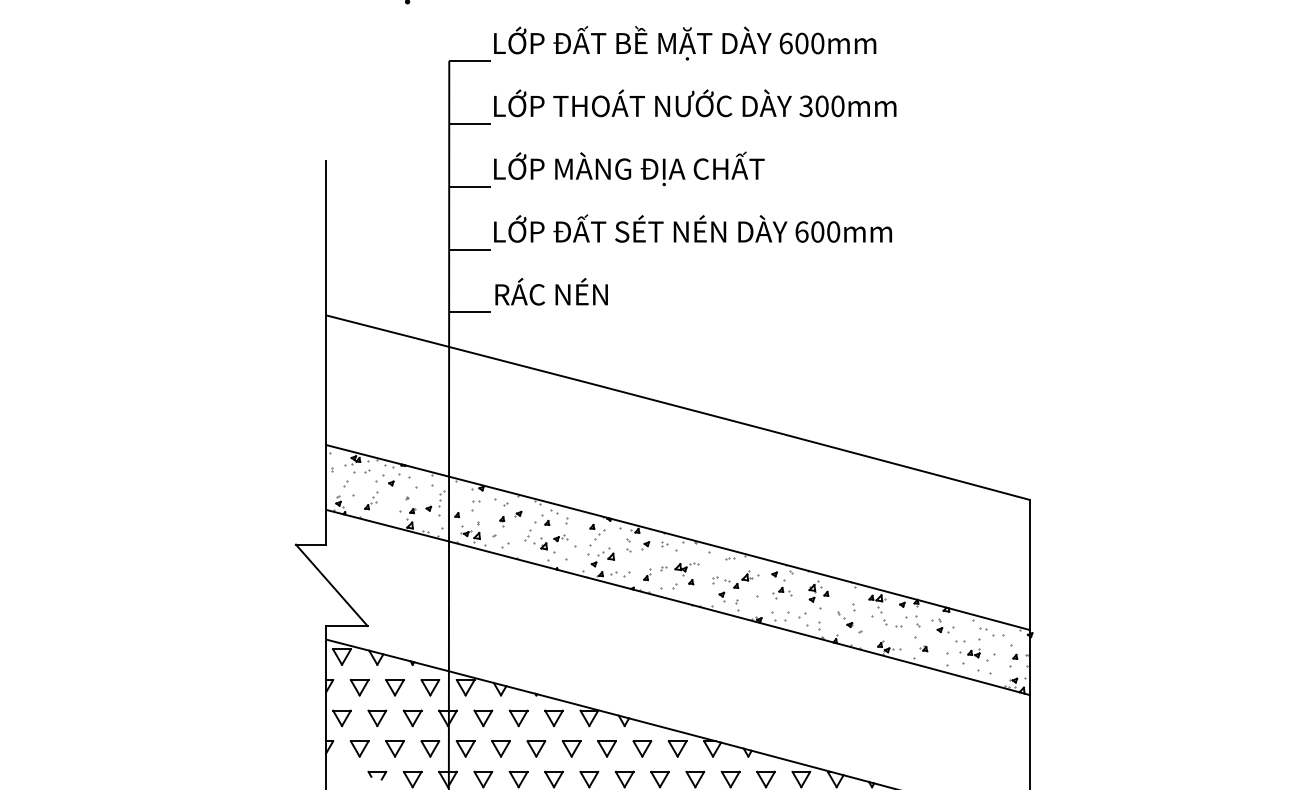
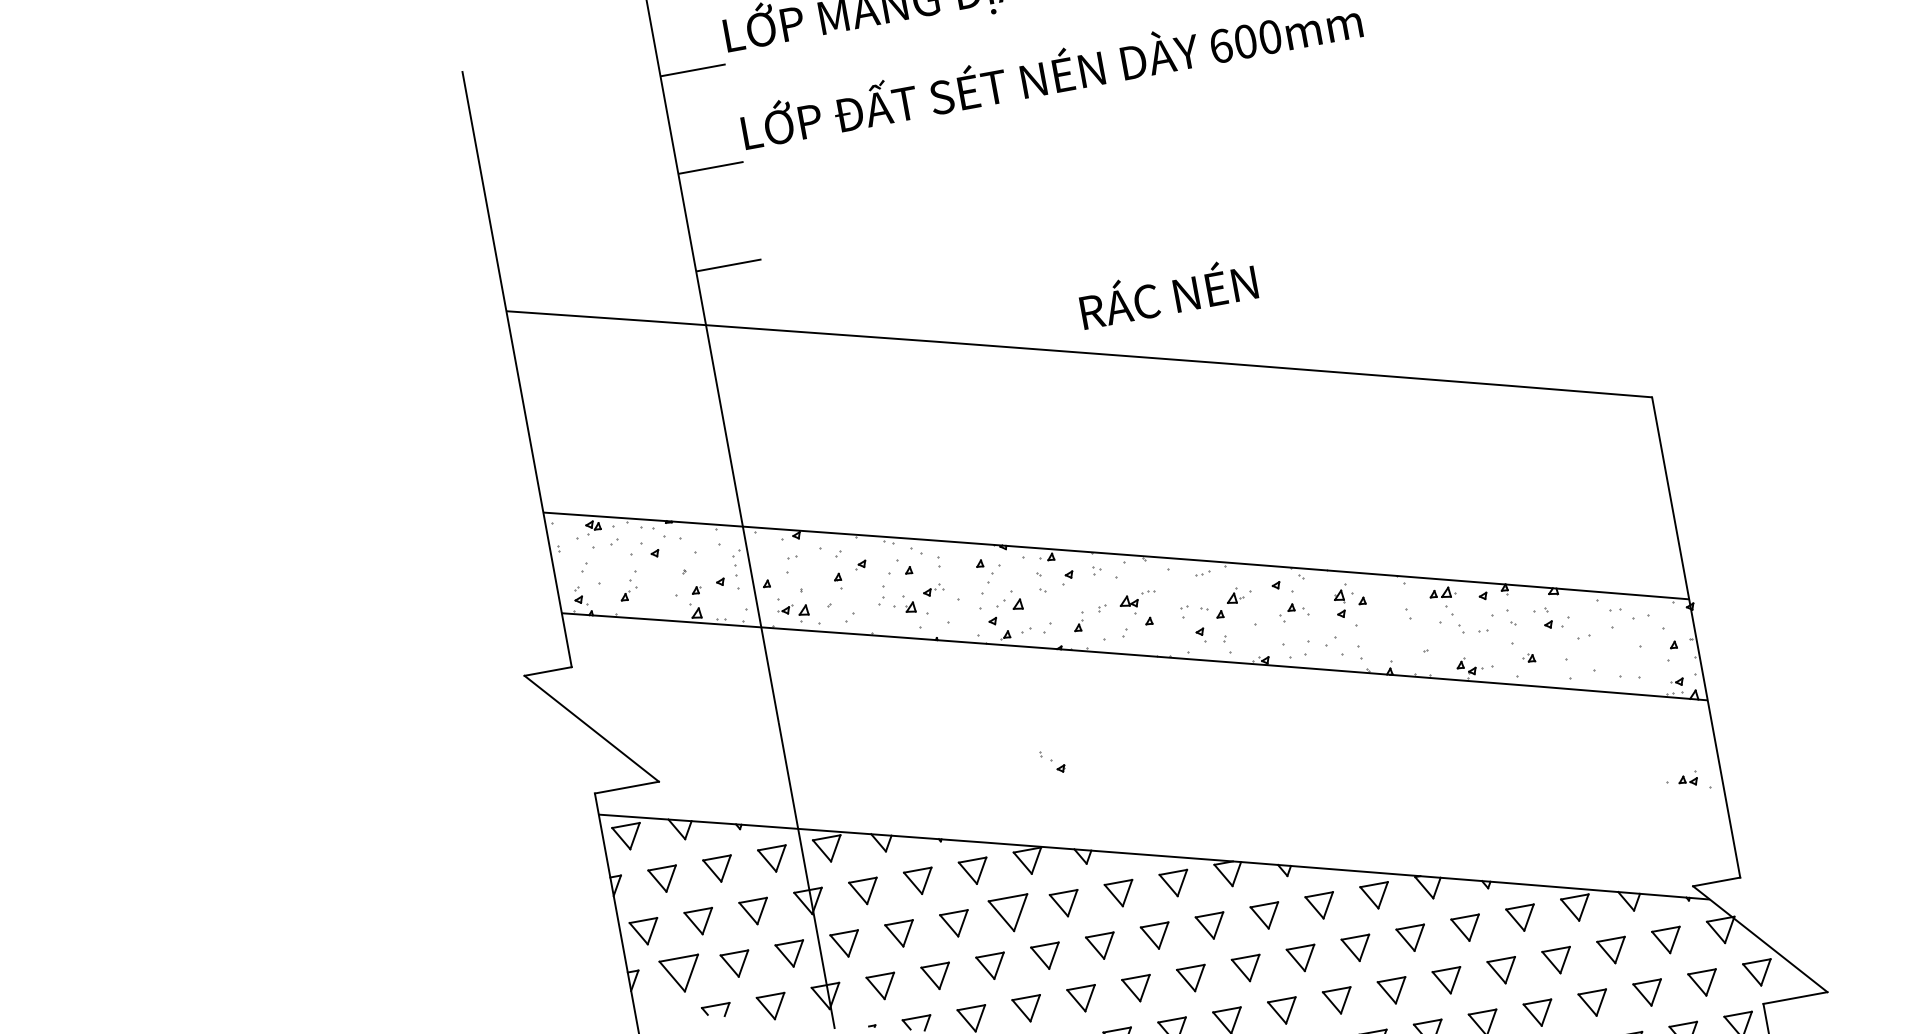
text: (551, 291) -> (1167, 292), moved
part: (845, 619) -> (1053, 761), moved
part: (973, 654) -> (1687, 781), moved
part: (359, 748) -> (681, 974), size x1.4
part: (571, 748) -> (1010, 913), size x1.4

